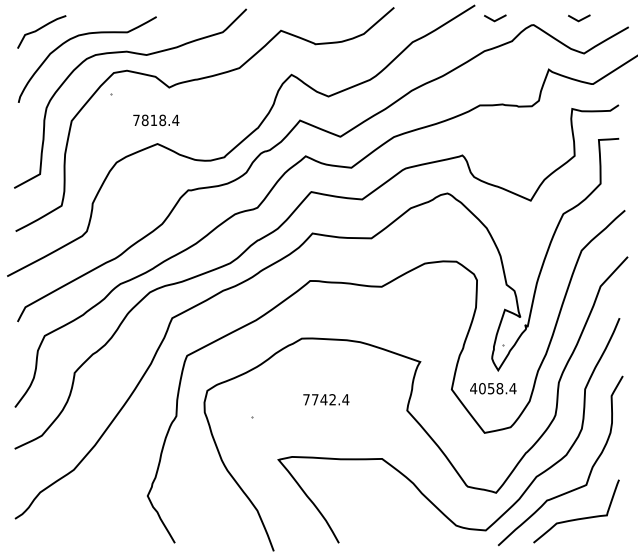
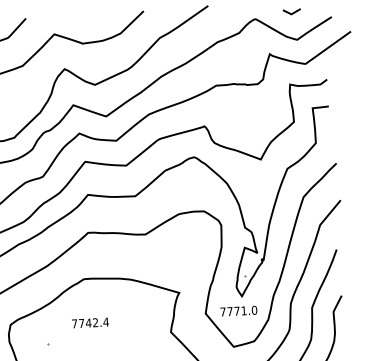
line: (495, 19) -> (225, 16), removed
text: (493, 388) -> (238, 311), 4058.4 -> 7771.0
text: (326, 399) -> (90, 322), moved

